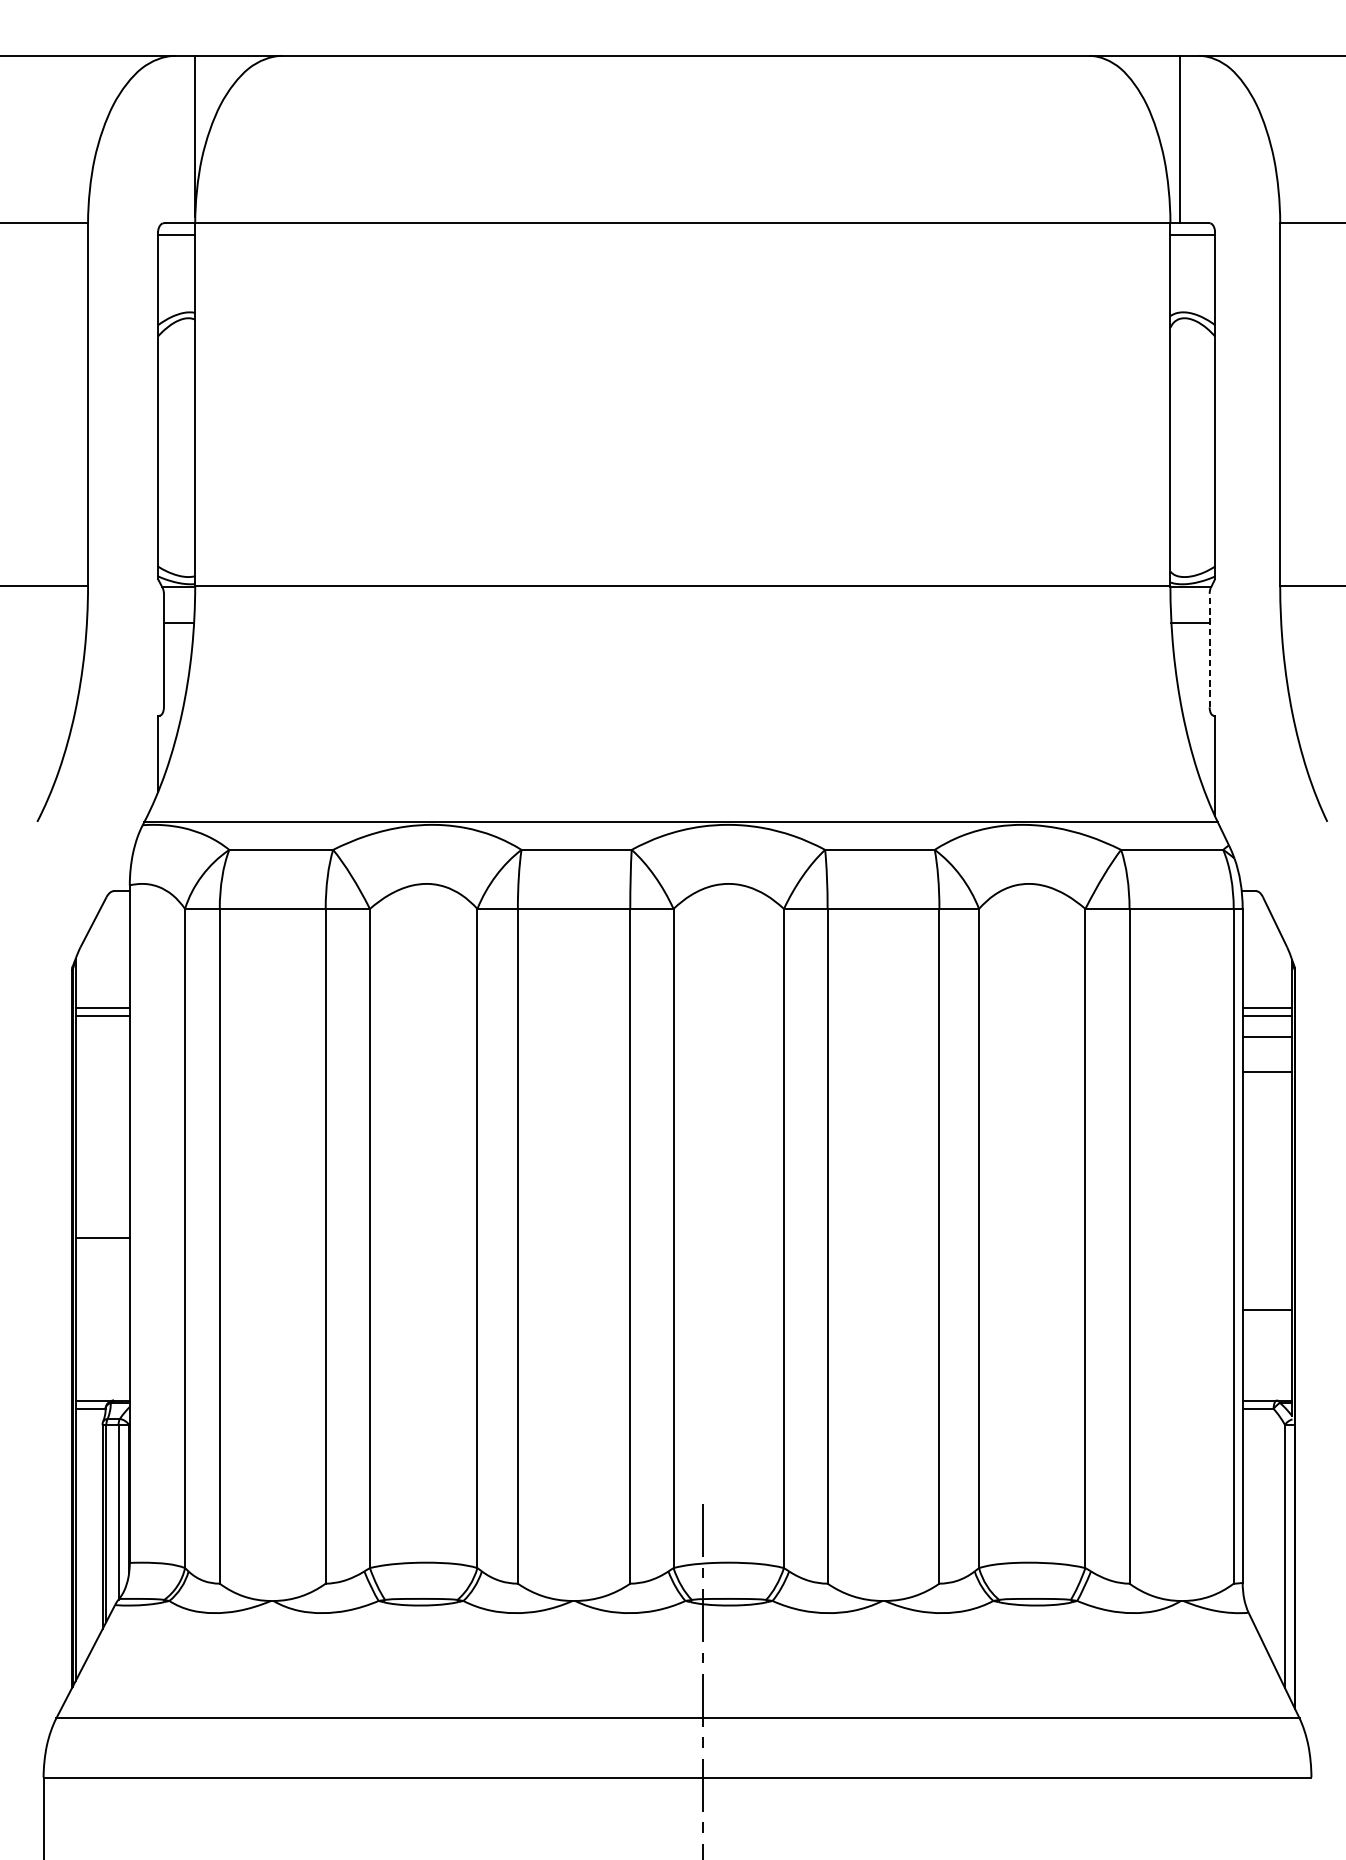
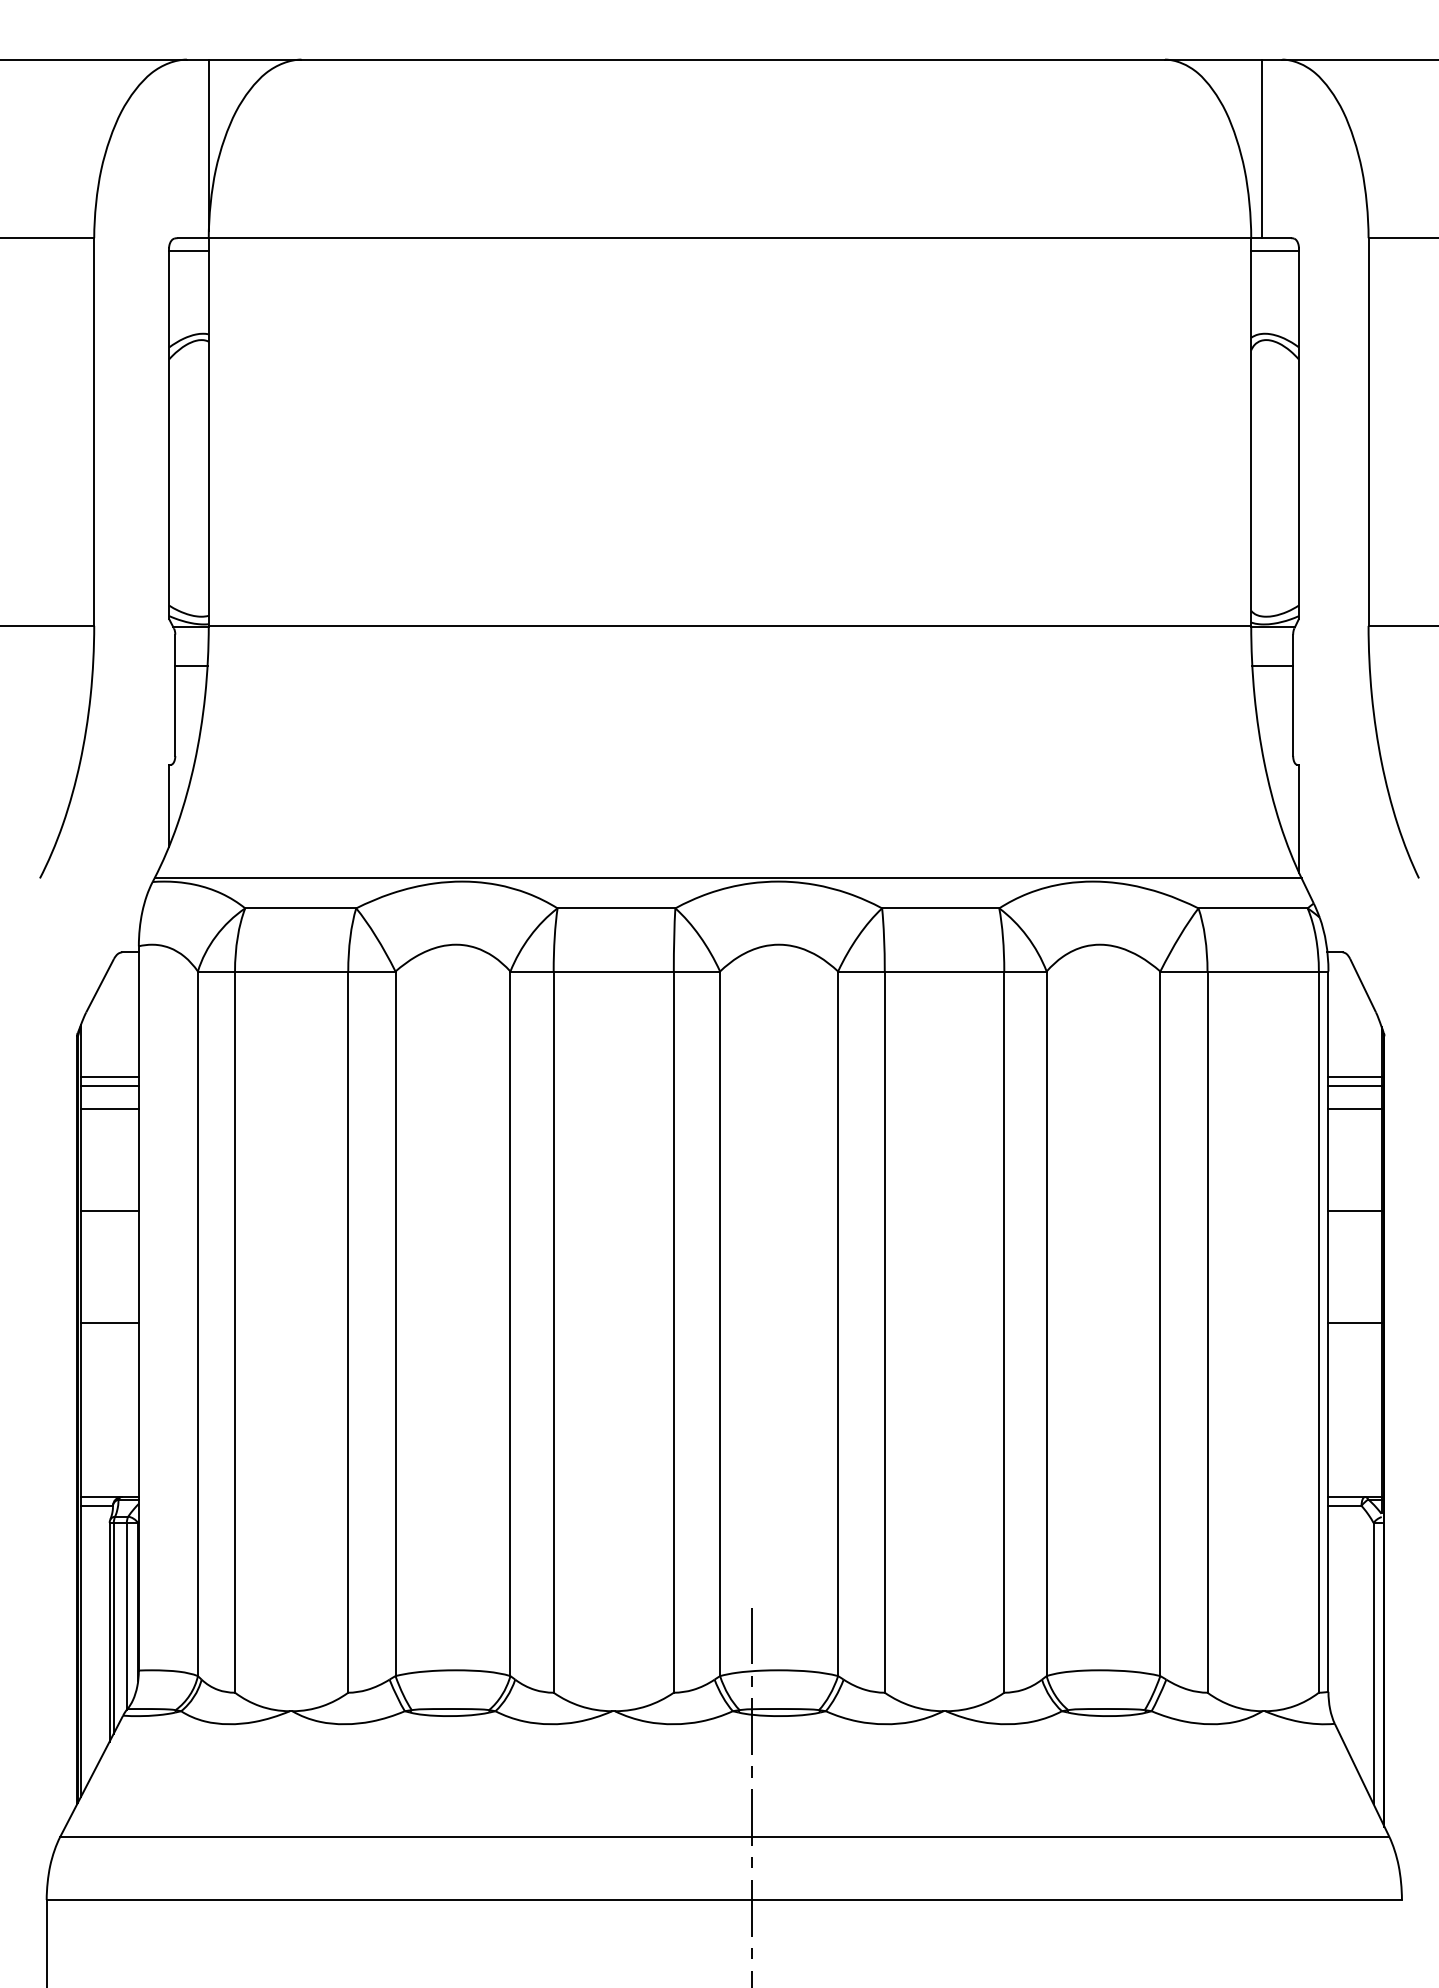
line: (1209, 650) -> (1293, 695), dashed -> solid
line: (102, 1037) -> (109, 1108), added
line: (1267, 1072) -> (1354, 1211), moved
line: (102, 1133) -> (109, 1211), added
line: (1267, 1309) -> (1354, 1322), moved

